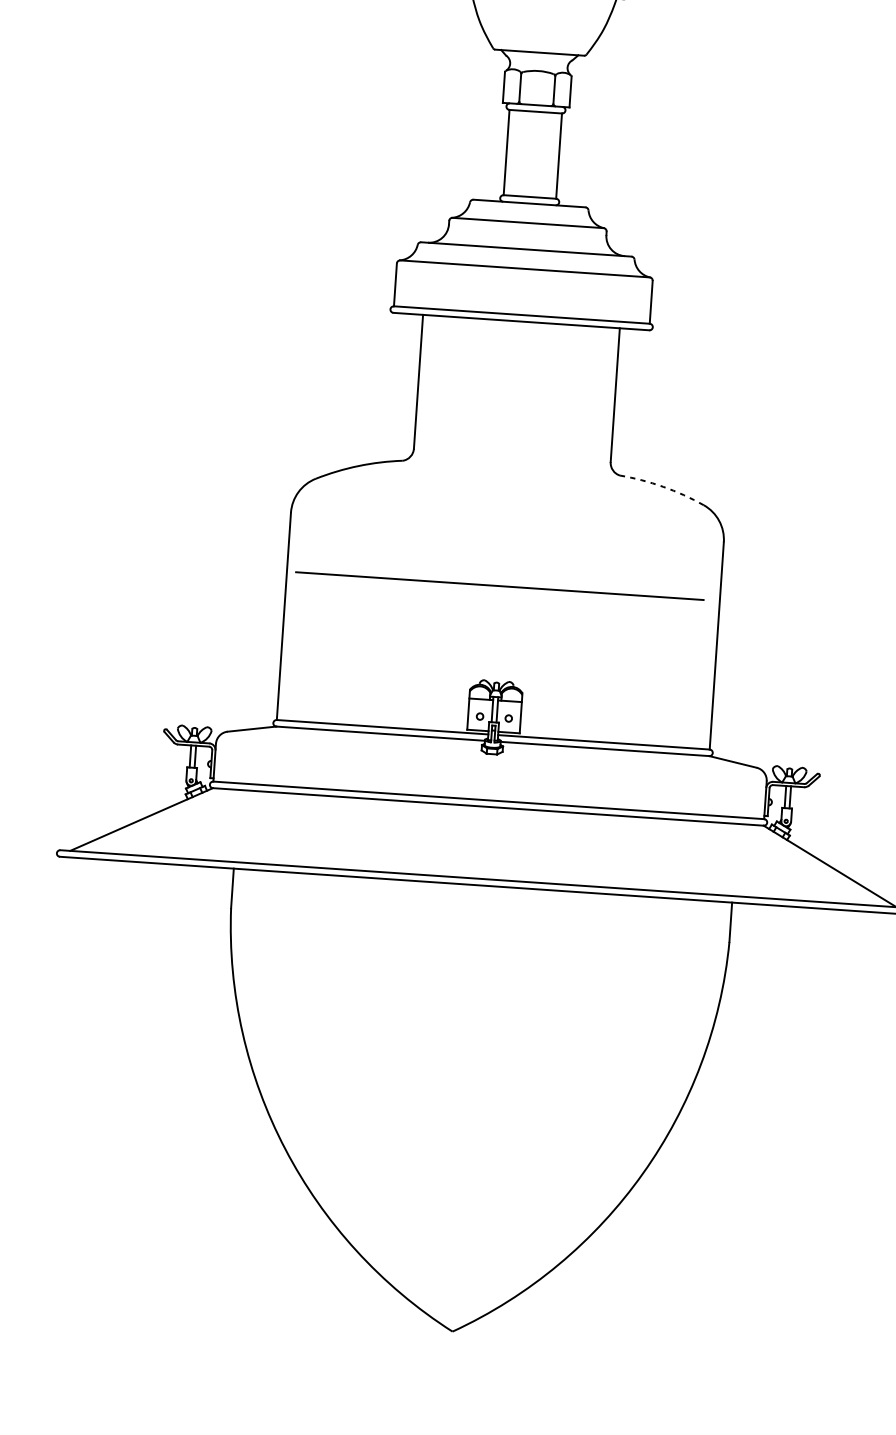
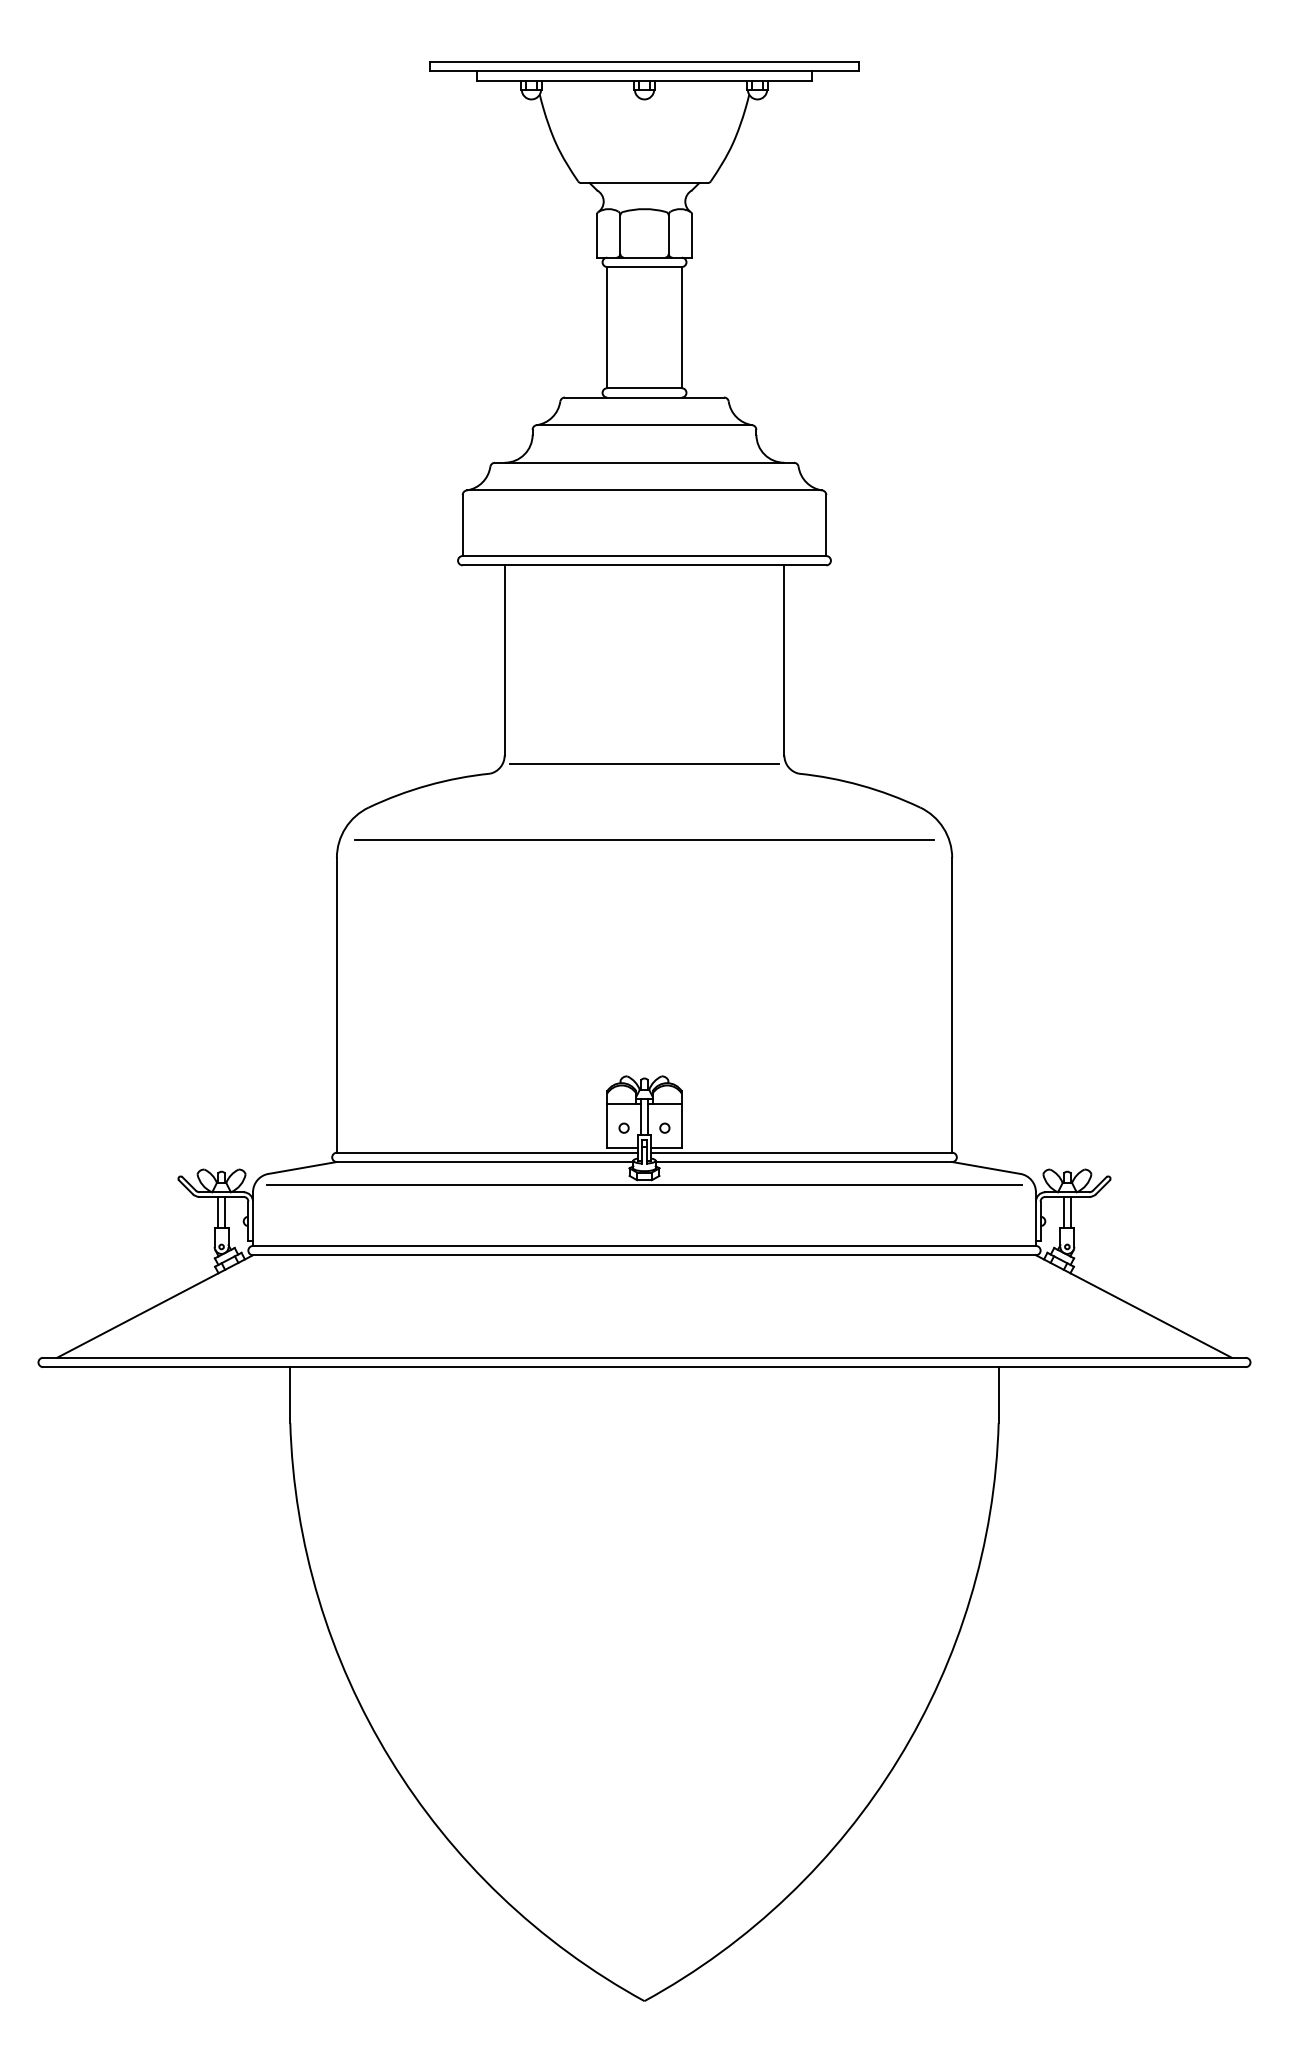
line: (511, 461) -> (644, 763), added
arc: (663, 486) -> (861, 785), dashed -> solid
line: (499, 585) -> (644, 839), moved
line: (491, 757) -> (644, 1185), added

